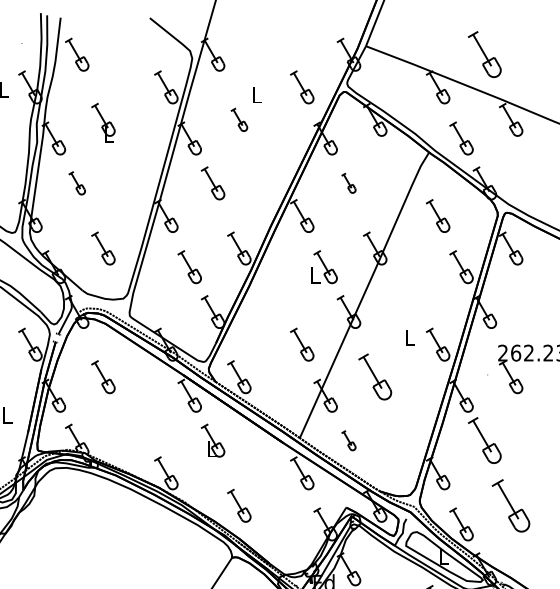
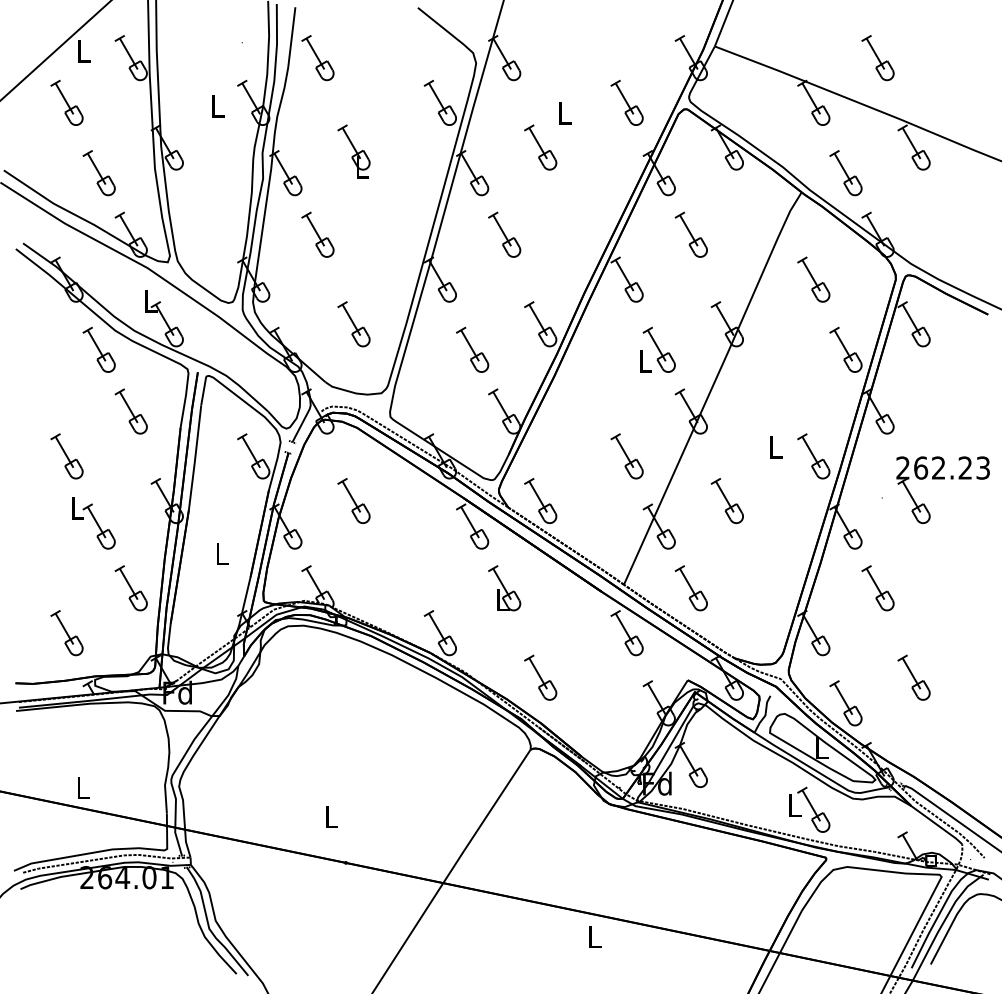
part: (484, 55) -> (877, 58), size x0.71
part: (239, 119) -> (540, 147), size x1.43
part: (76, 183) -> (317, 234), size x1.43
part: (348, 183) -> (690, 234), size x1.67
part: (374, 377) -> (726, 501), size x0.71
part: (348, 440) -> (690, 588), size x1.67
part: (484, 440) -> (877, 588), size x0.71
part: (510, 505) -> (913, 677), size x0.62

